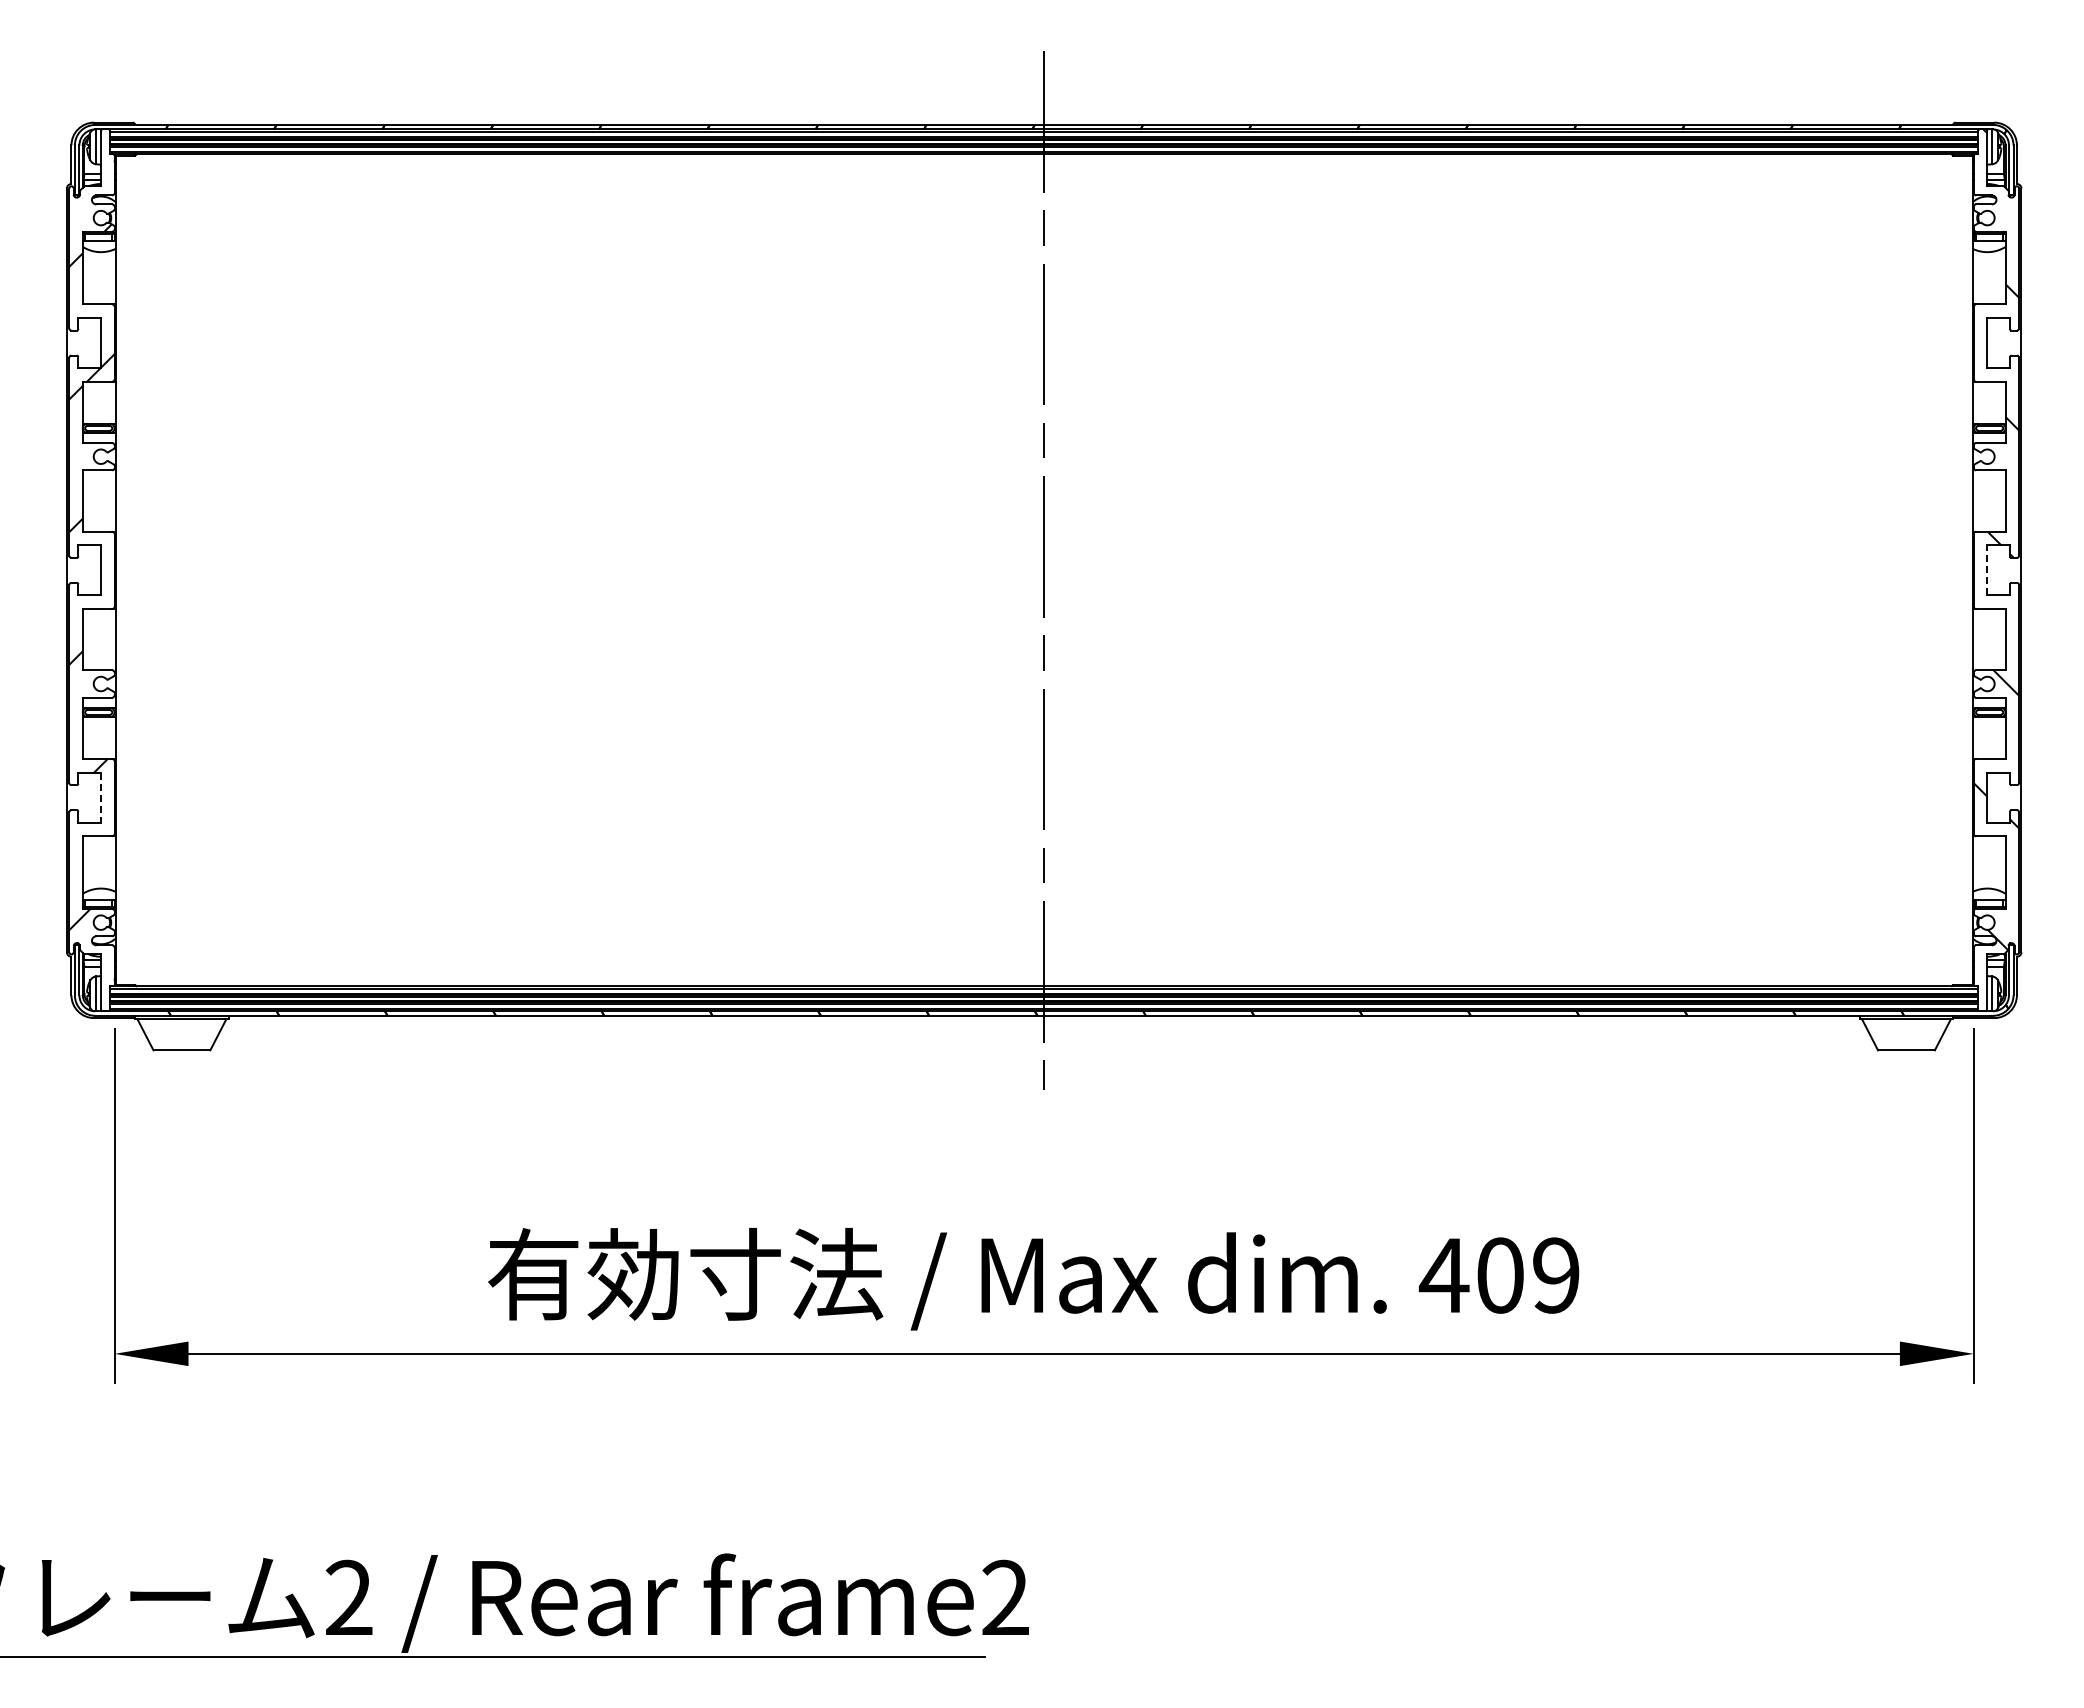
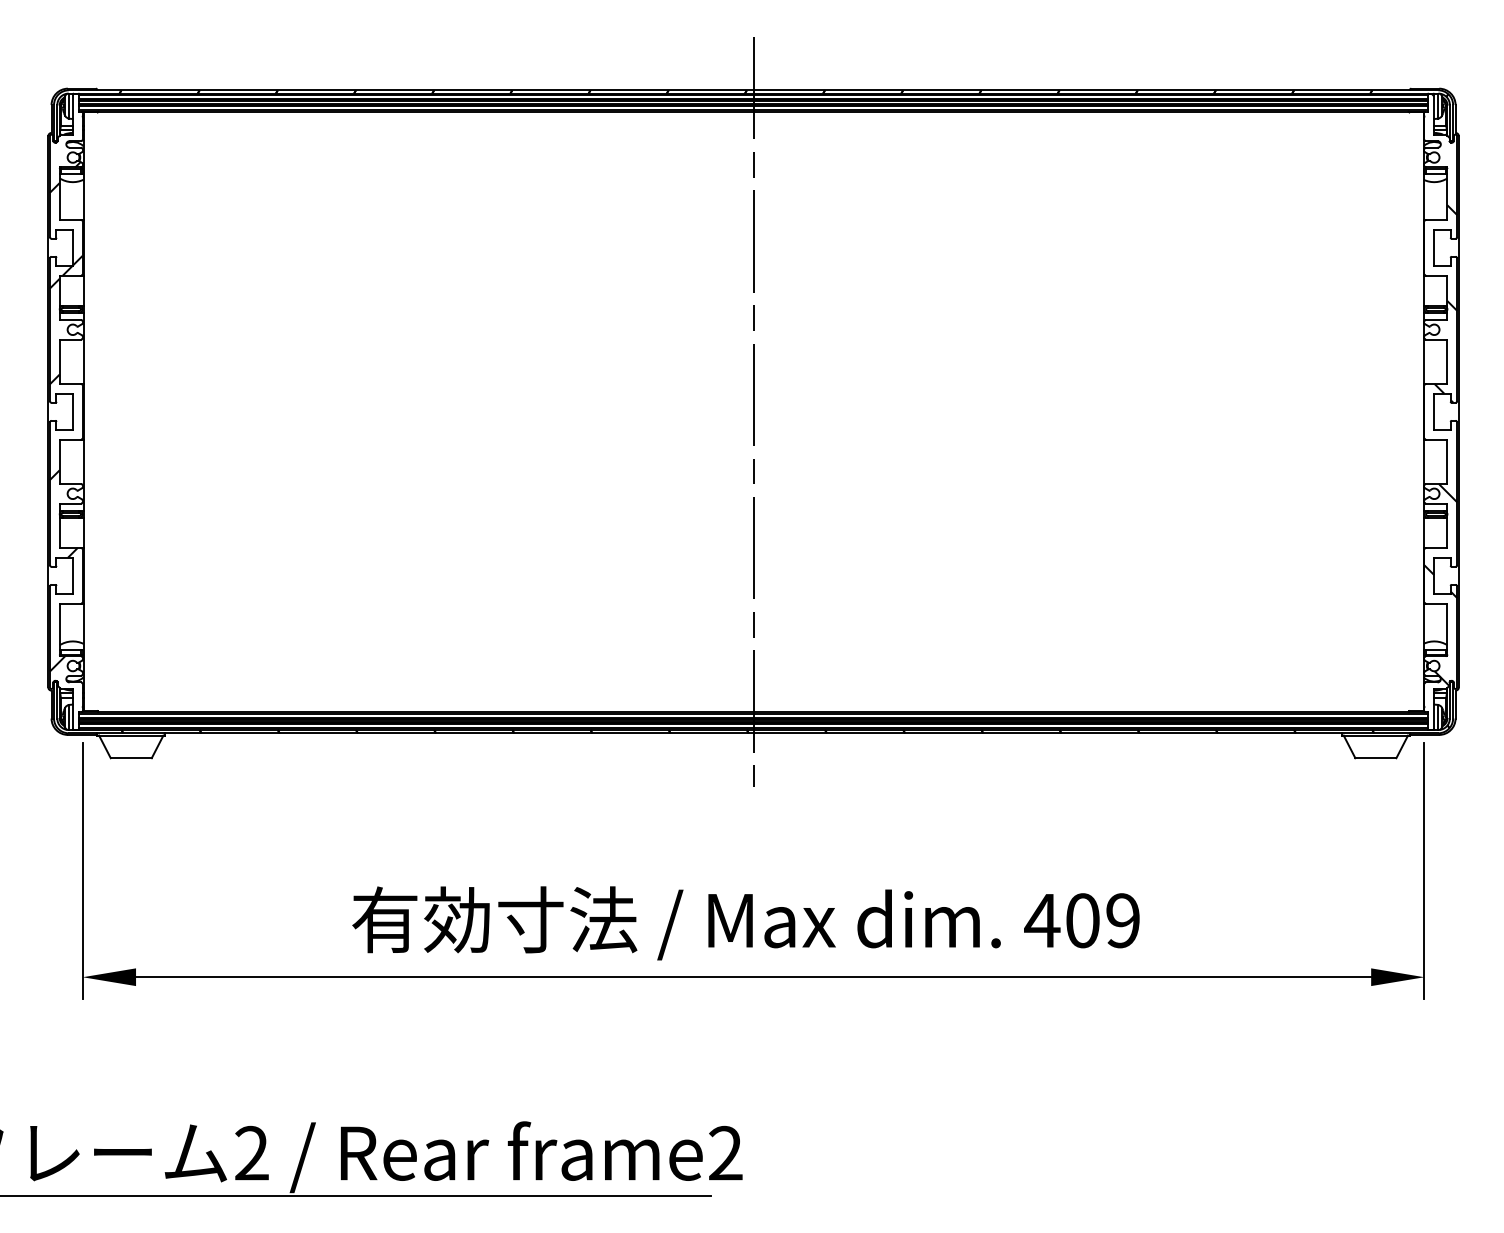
line: (1987, 569) -> (1434, 411), dashed -> solid
line: (101, 798) -> (73, 576), dashed -> solid

